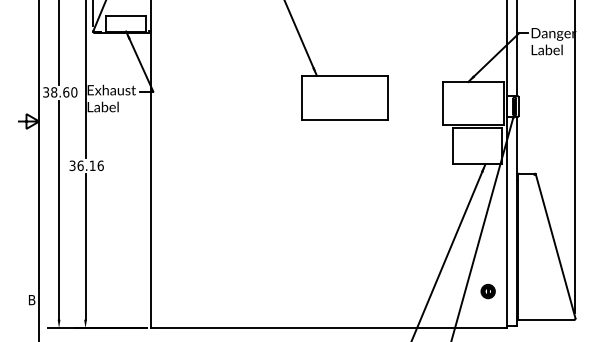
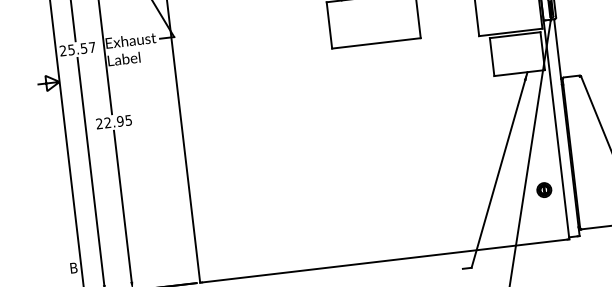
text: (60, 92) -> (78, 49), 38.60 -> 25.57
text: (86, 165) -> (113, 121), 36.16 -> 22.95
part: (487, 291) -> (543, 190), moved

